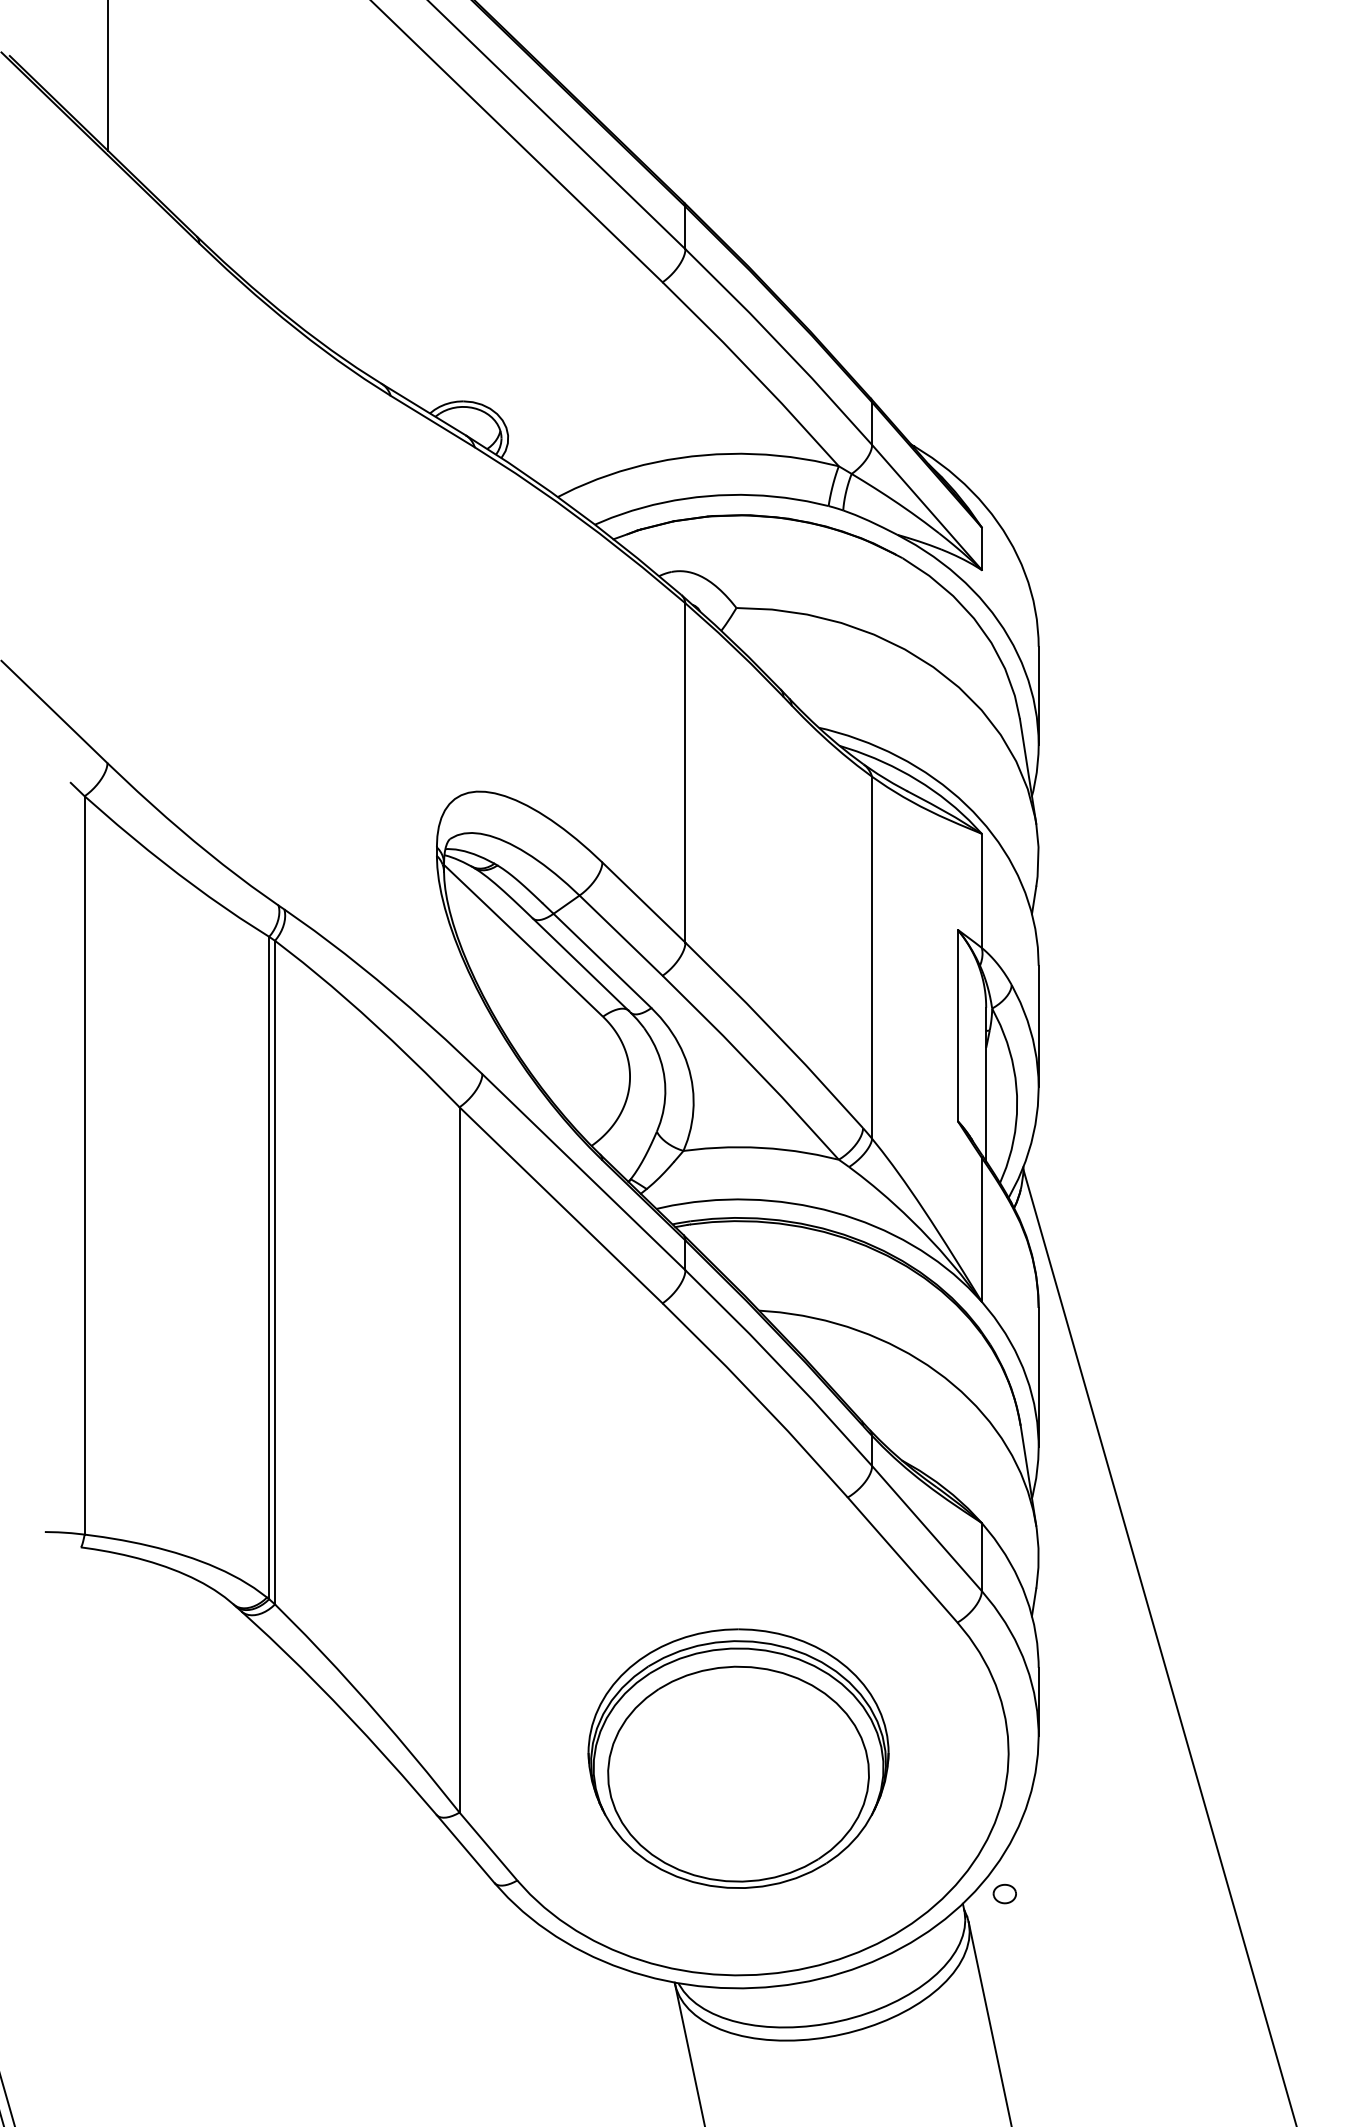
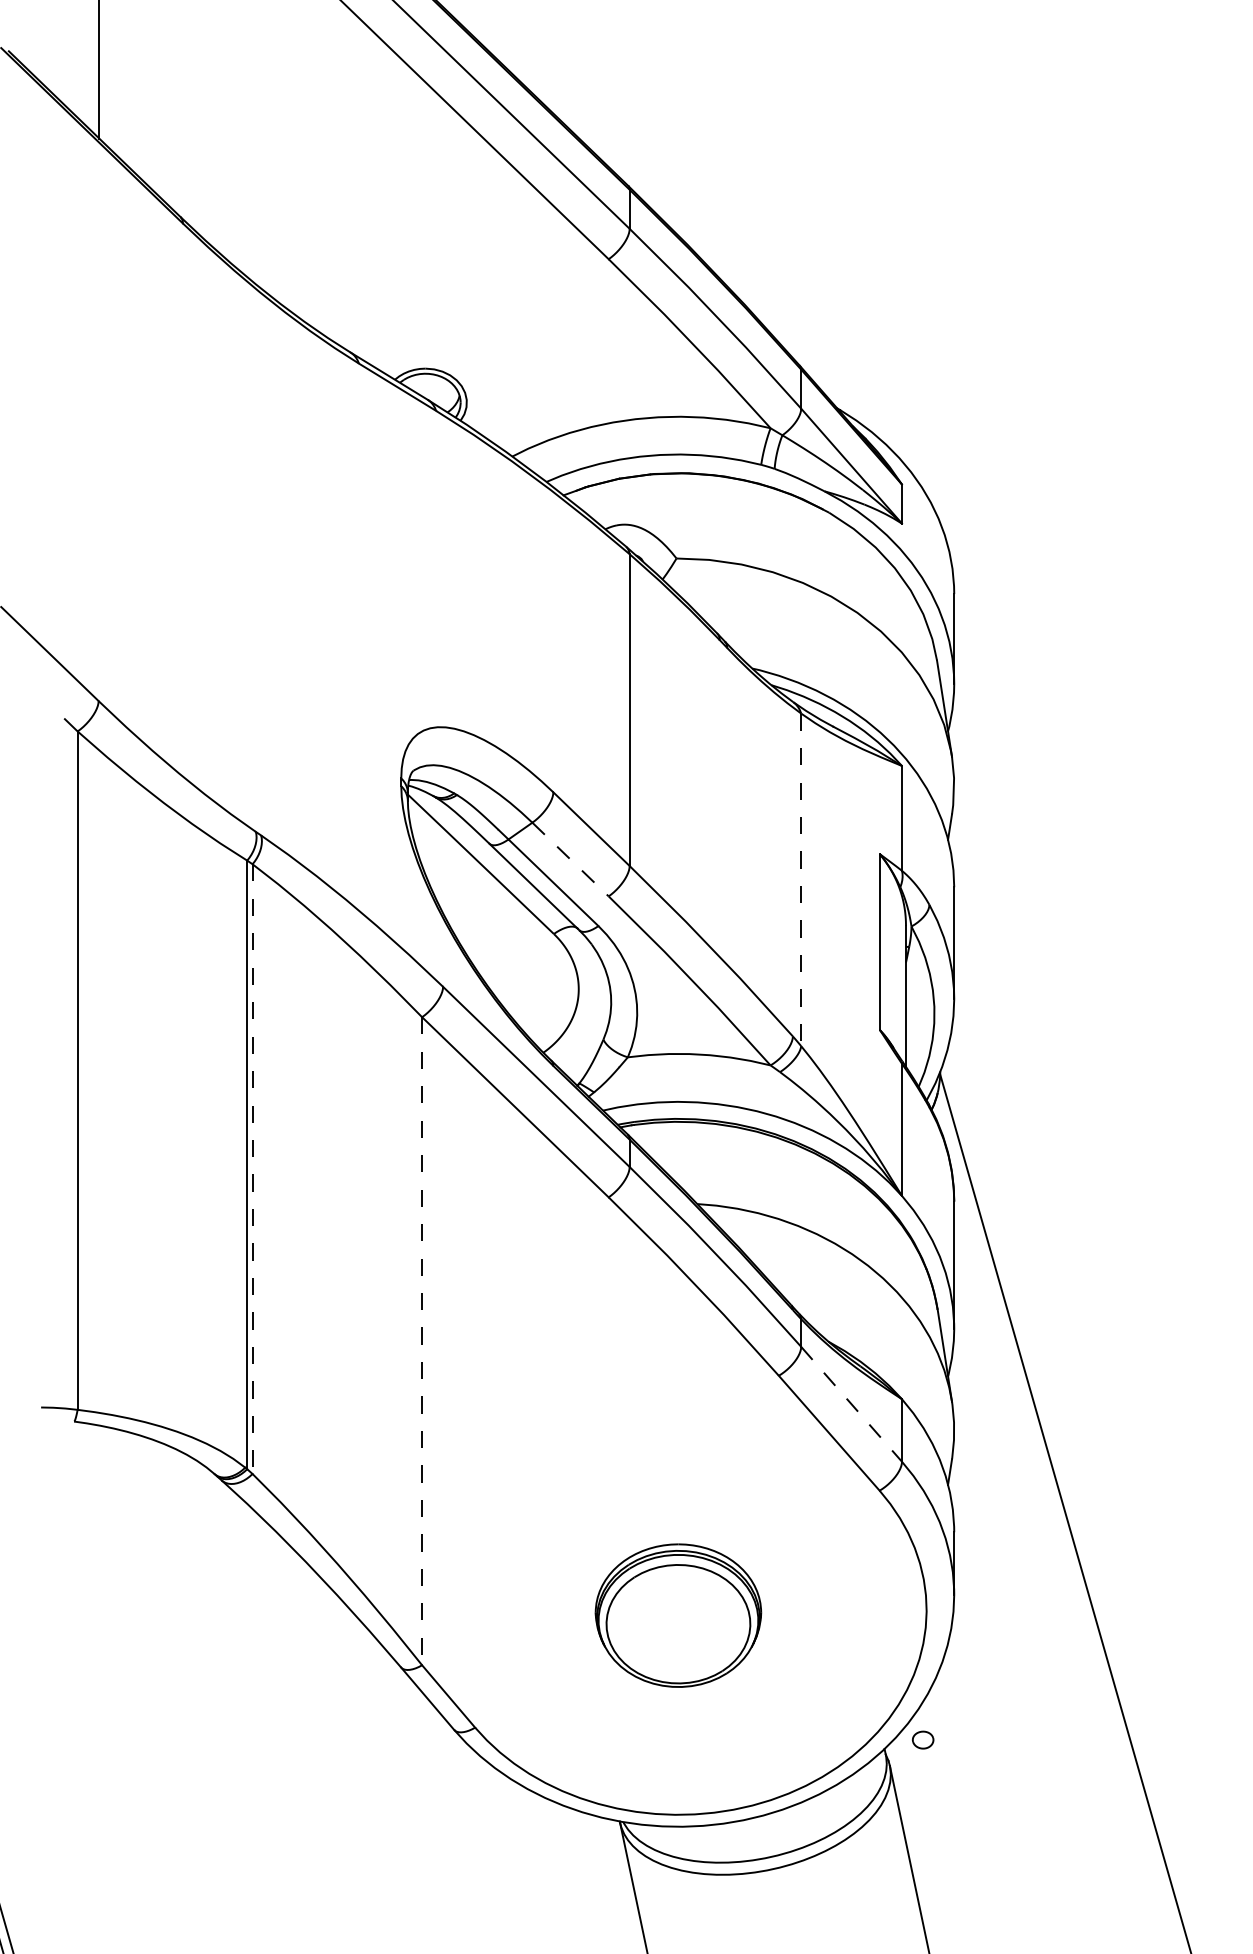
line: (621, 935) -> (570, 859), solid -> dashed
line: (872, 957) -> (801, 879), solid -> dashed
line: (275, 1272) -> (253, 1169), solid -> dashed
line: (459, 1459) -> (422, 1340), solid -> dashed
line: (927, 1528) -> (852, 1404), solid -> dashed
part: (738, 1758) -> (678, 1615), size x0.6

